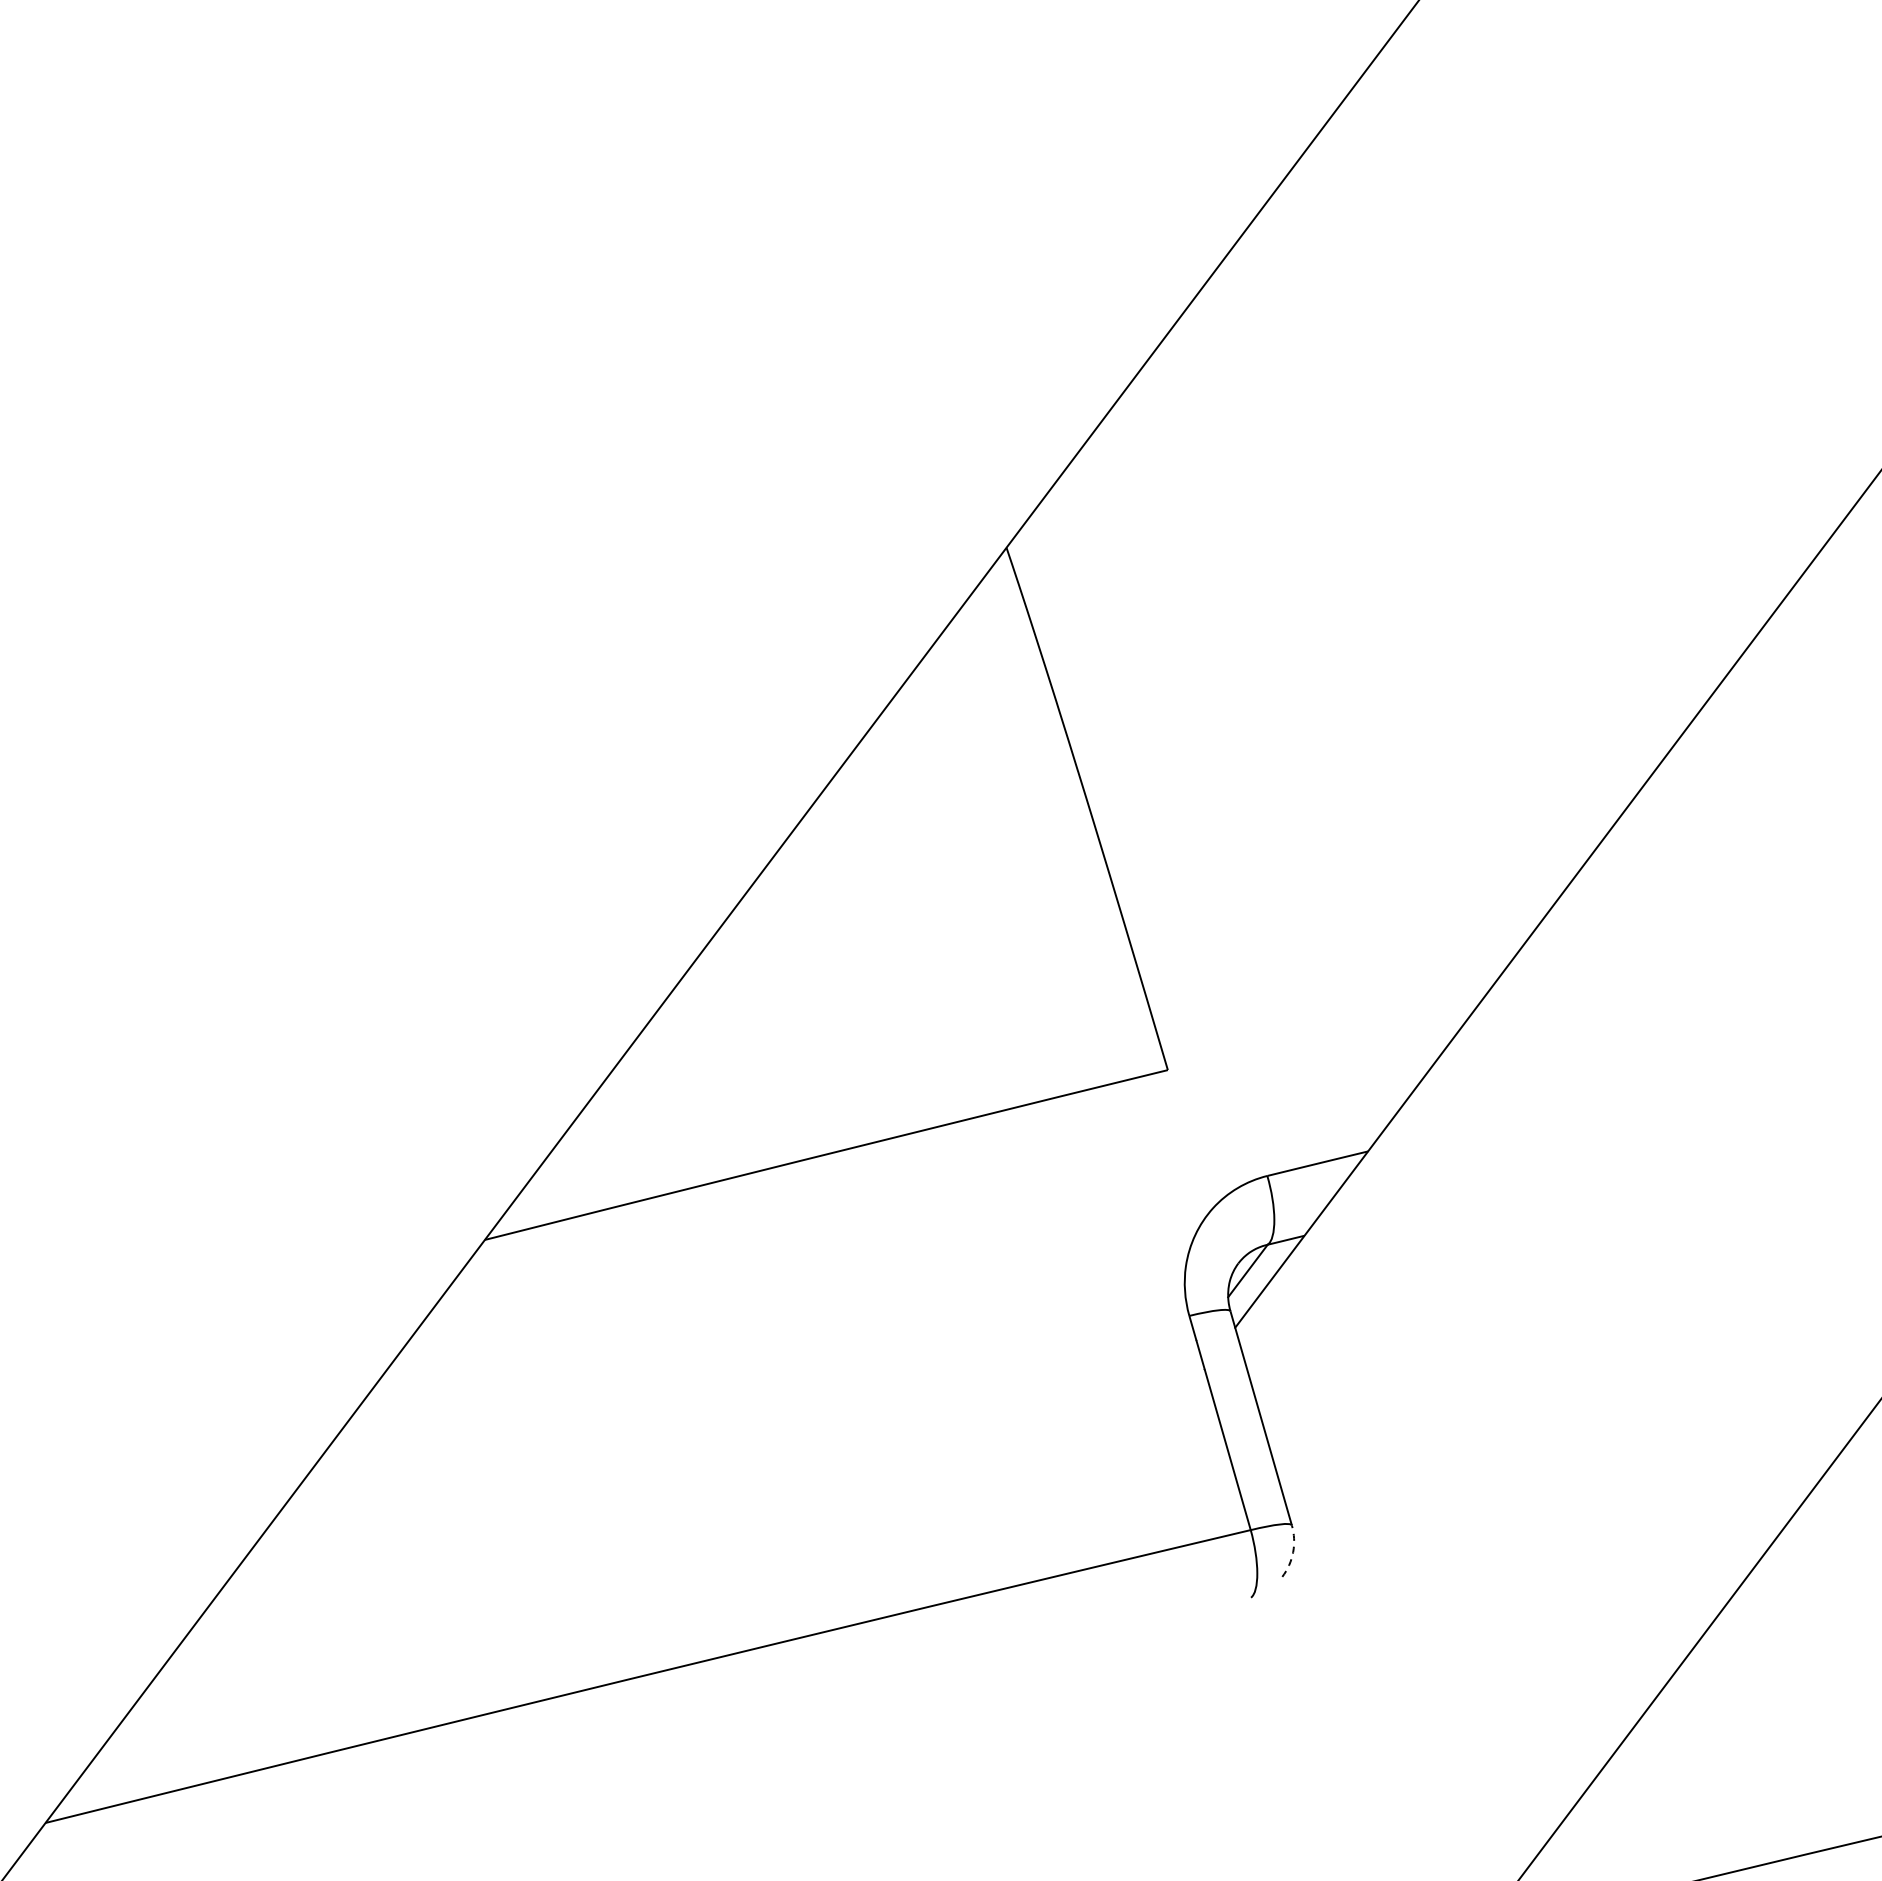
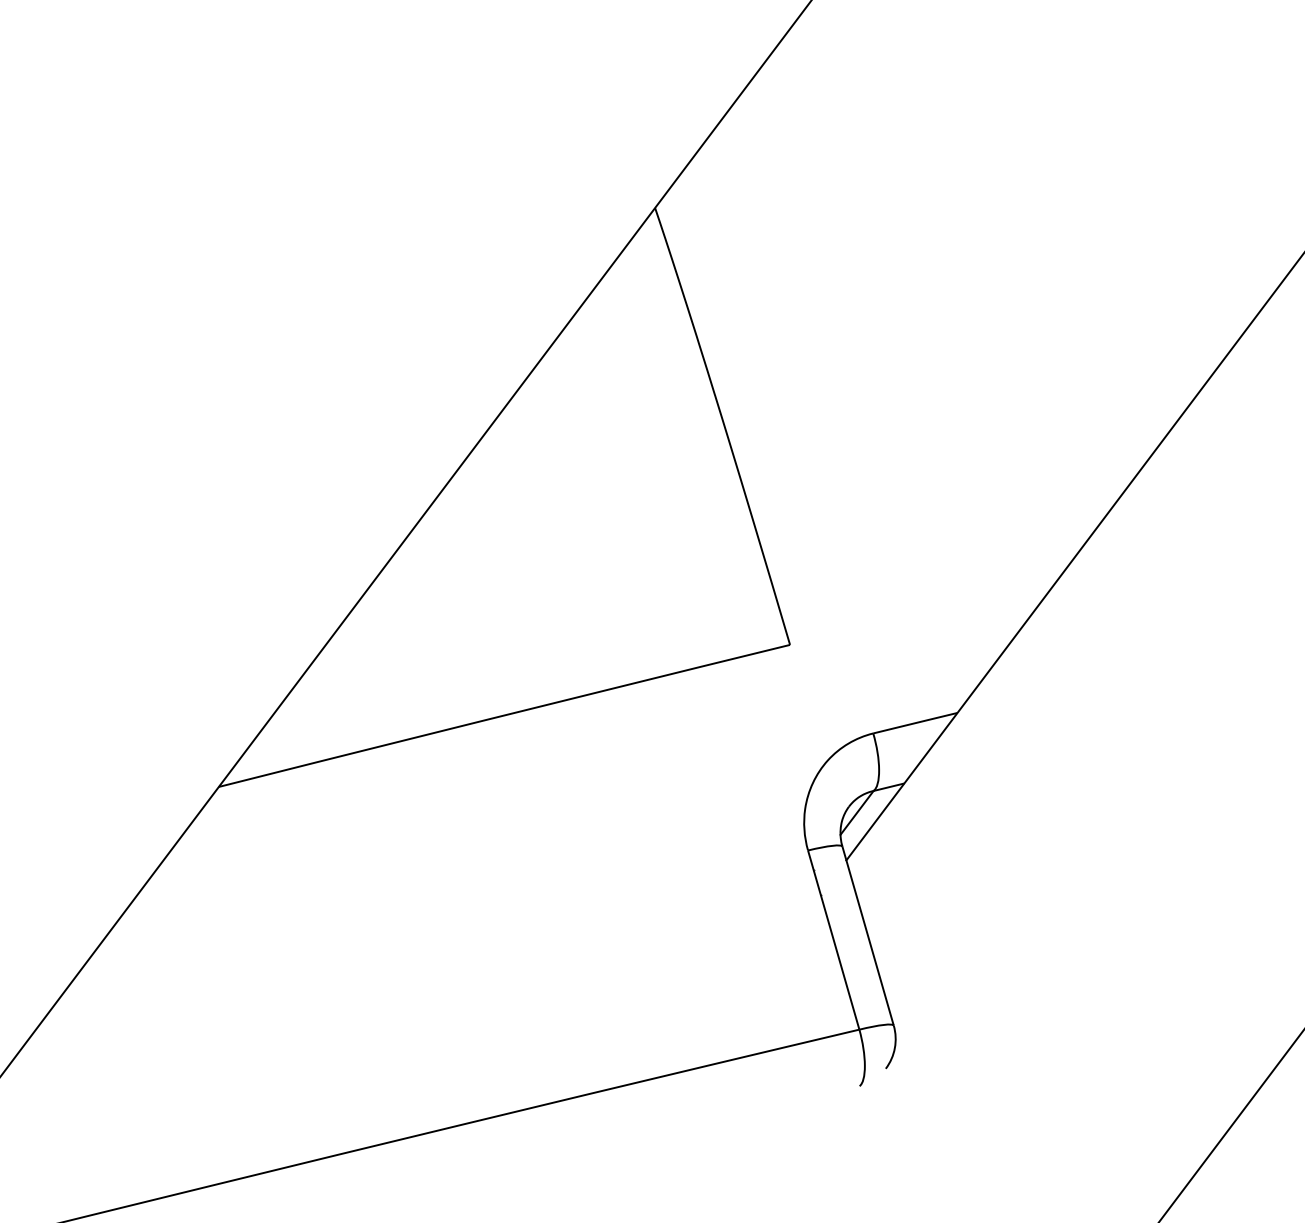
arc: (1293, 1552) -> (895, 1048), dashed -> solid

